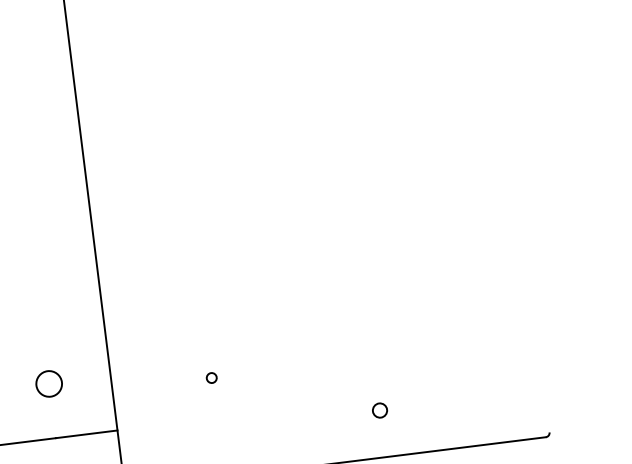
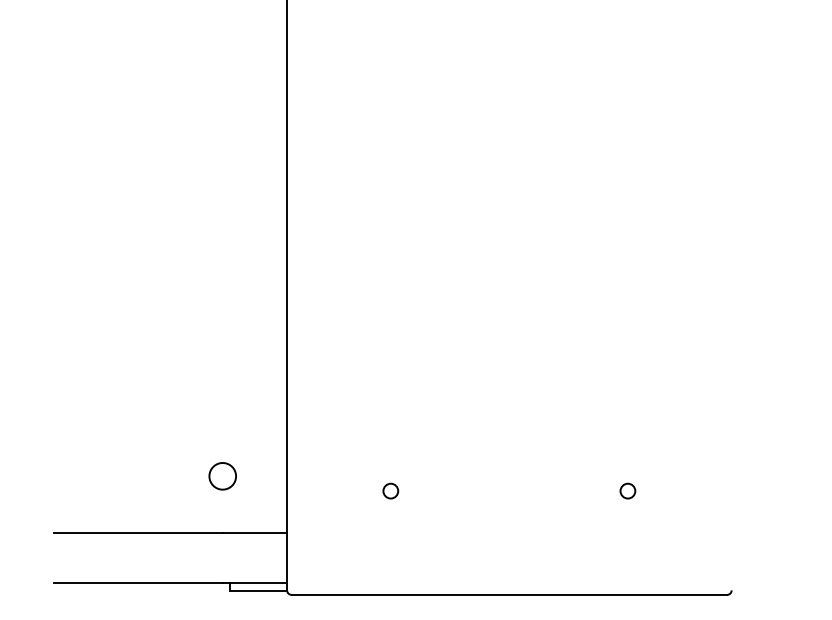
circle: (211, 377) -> (390, 490), size x1.43
circle: (379, 409) -> (627, 490), moved

